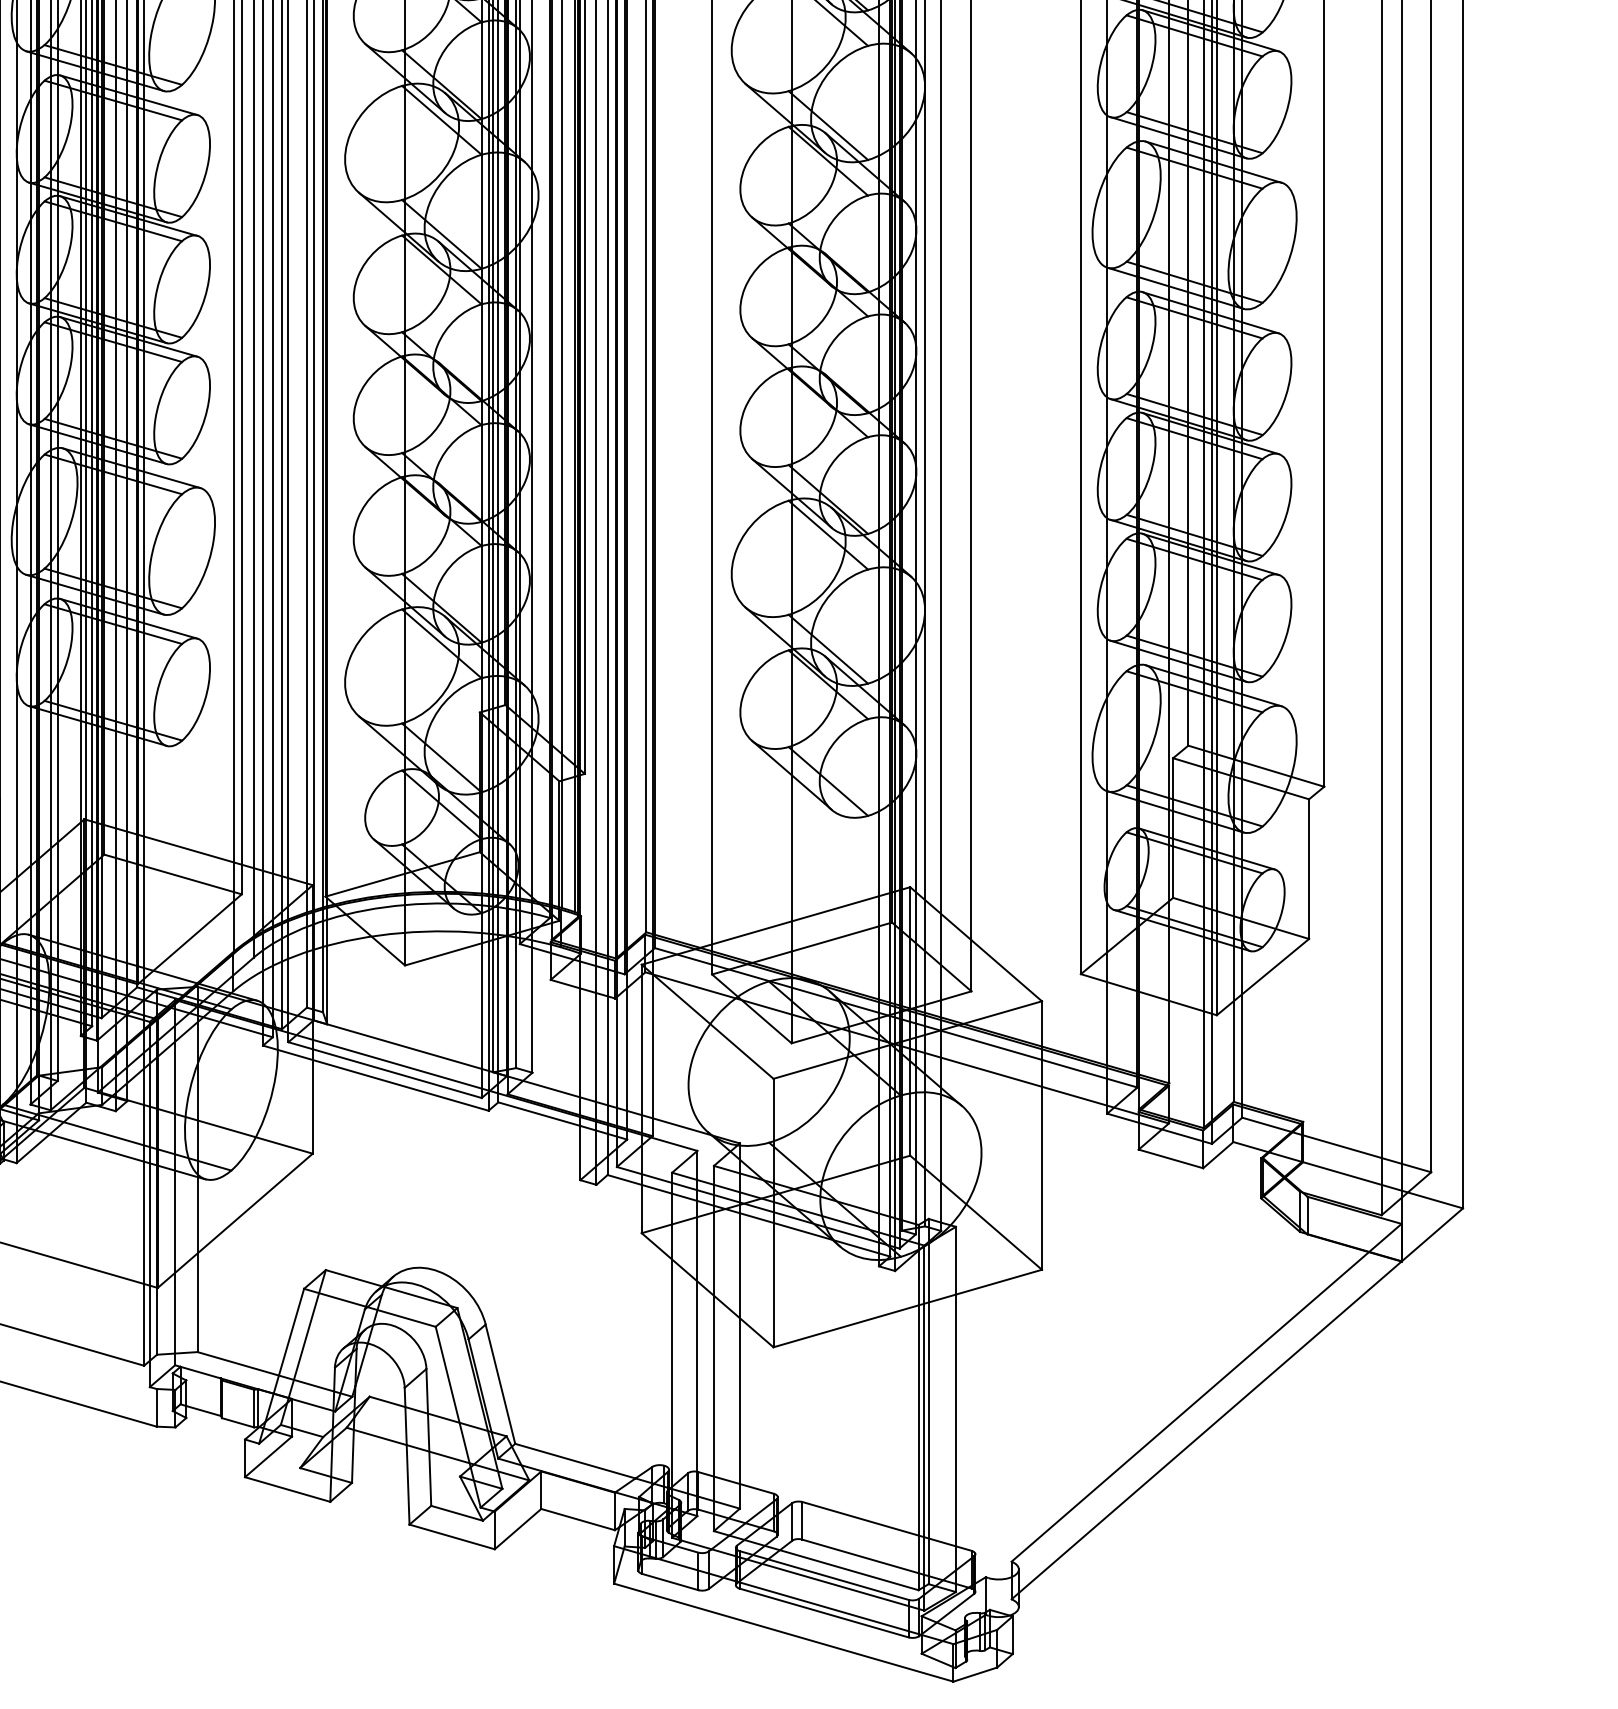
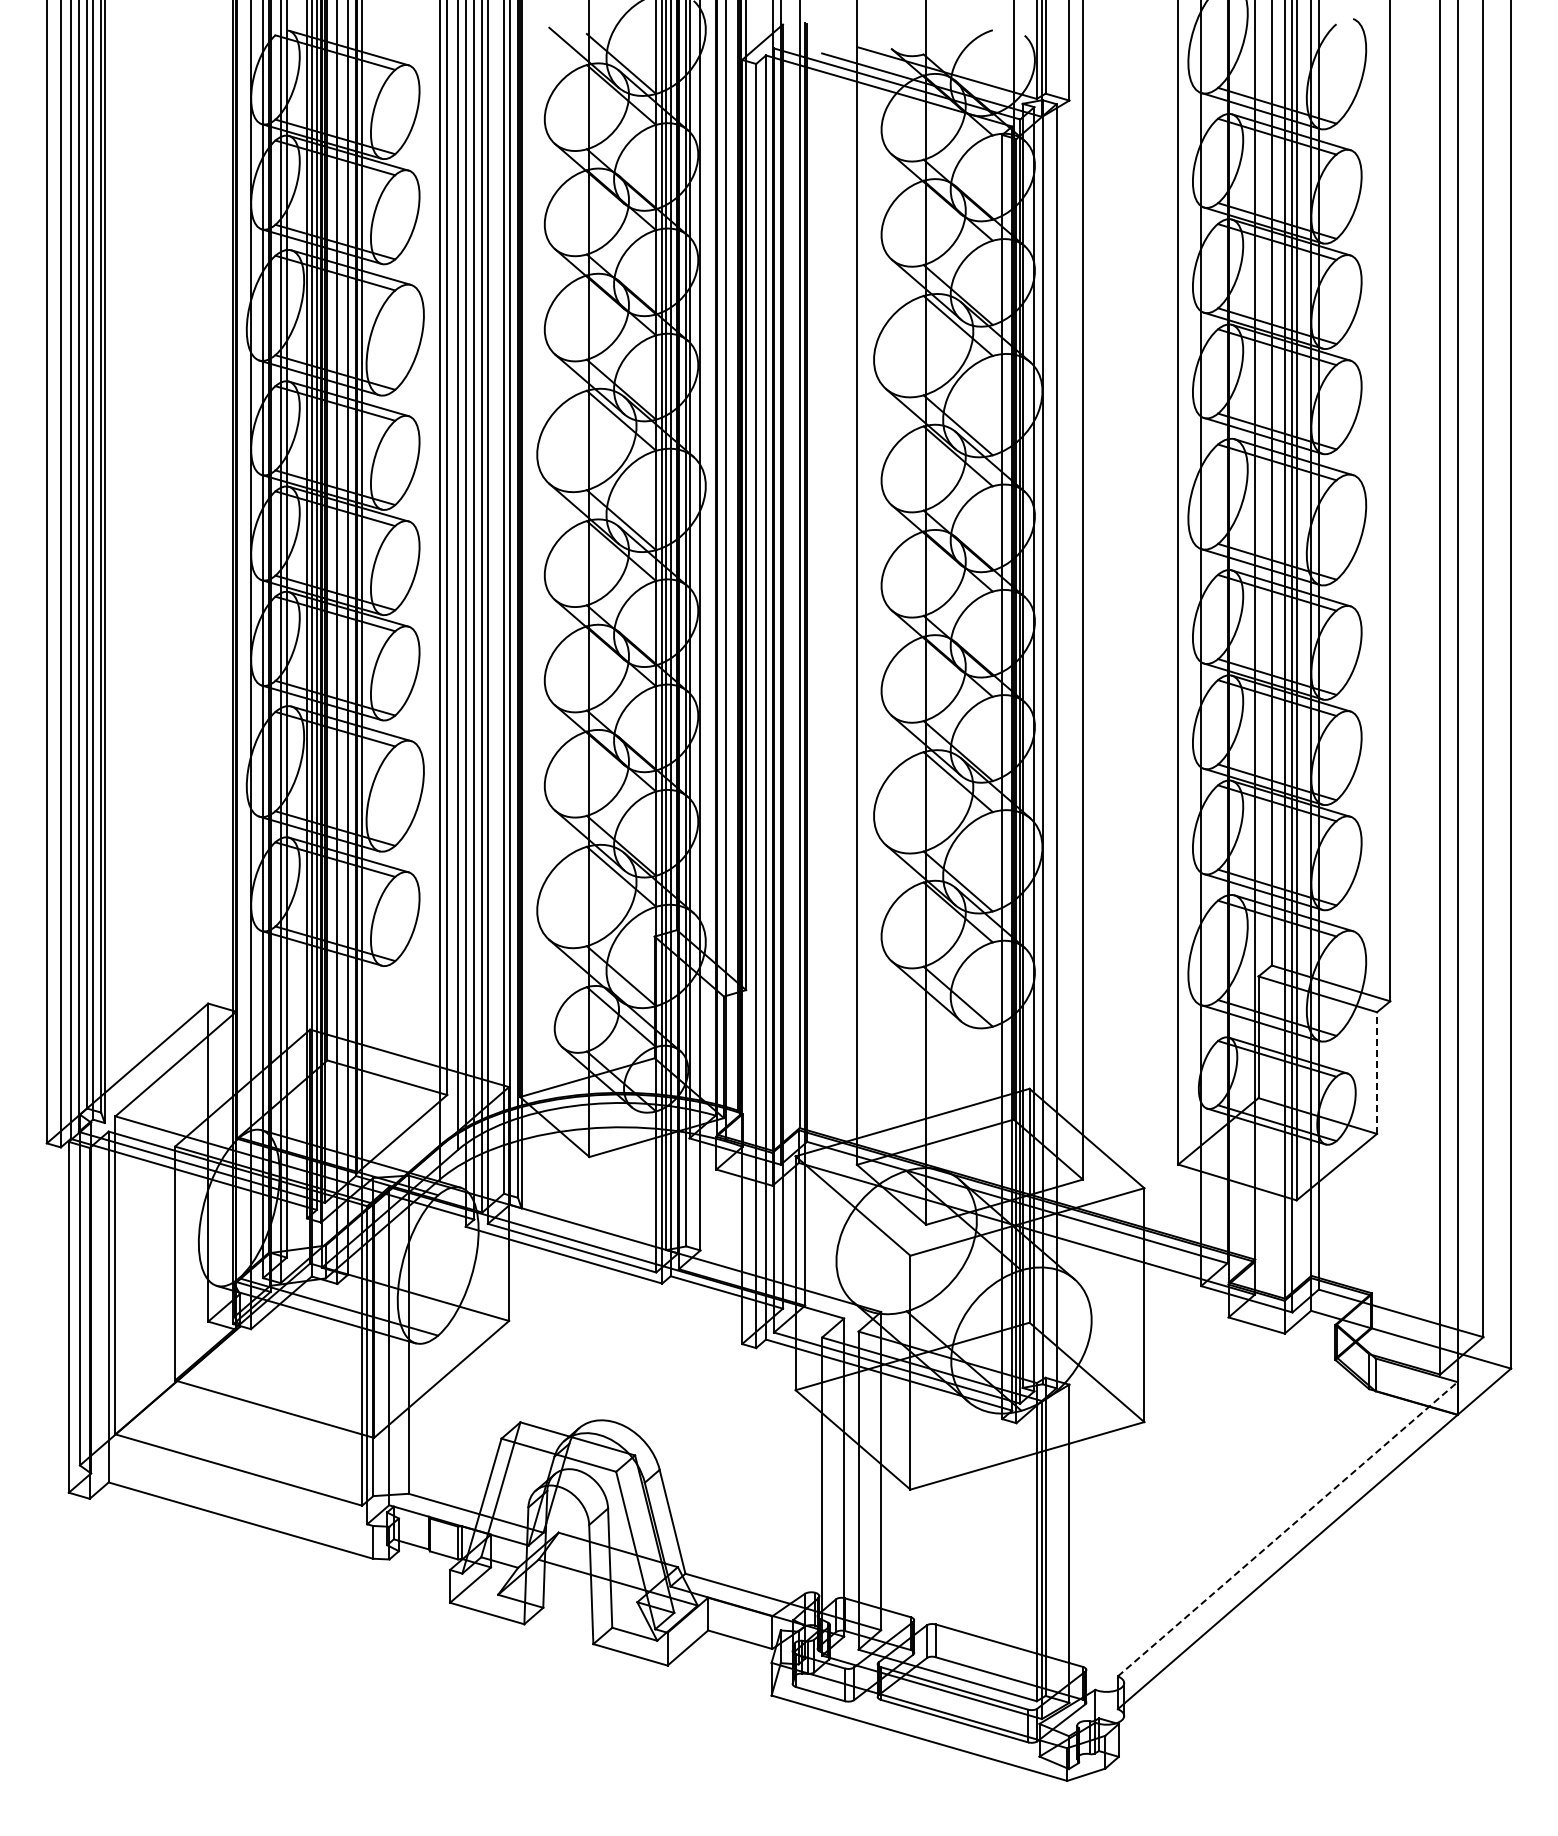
line: (1309, 869) -> (1377, 1073), solid -> dashed
line: (1206, 1393) -> (1287, 1529), solid -> dashed

